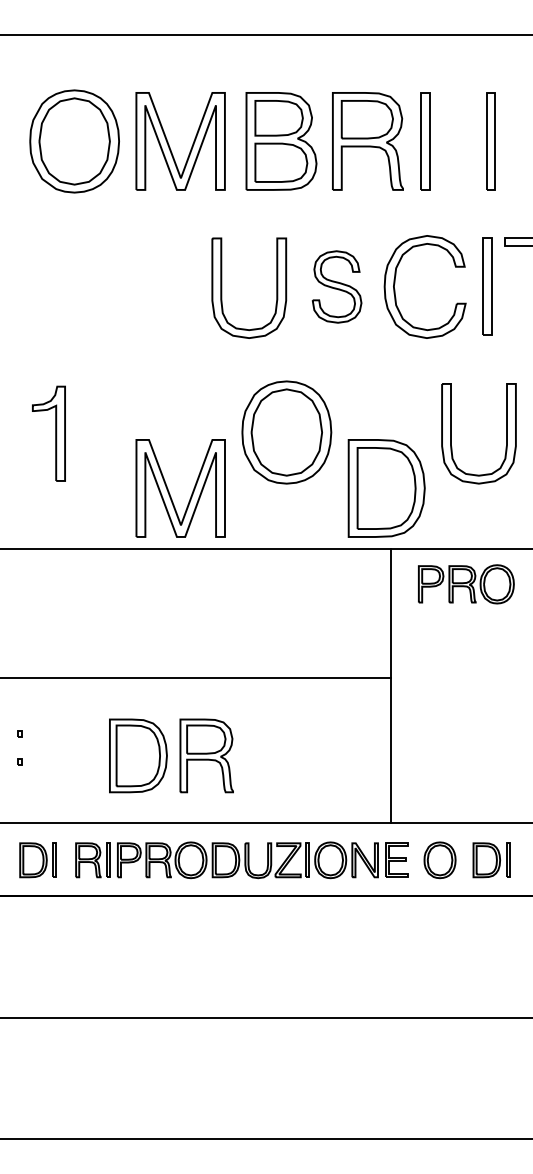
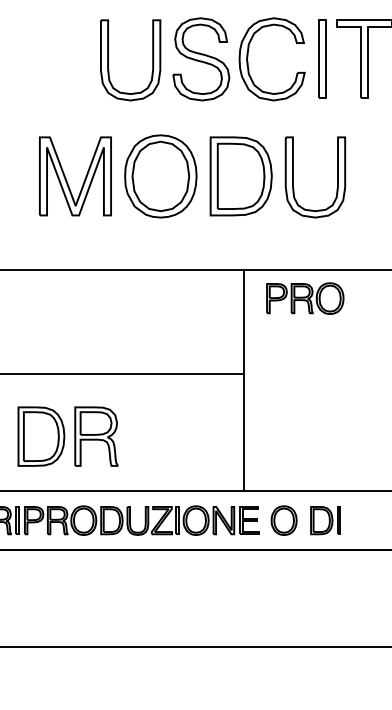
part: (336, 286) -> (200, 58), size x1.43
part: (386, 488) -> (241, 176), moved
part: (169, 491) -> (66, 178), moved

